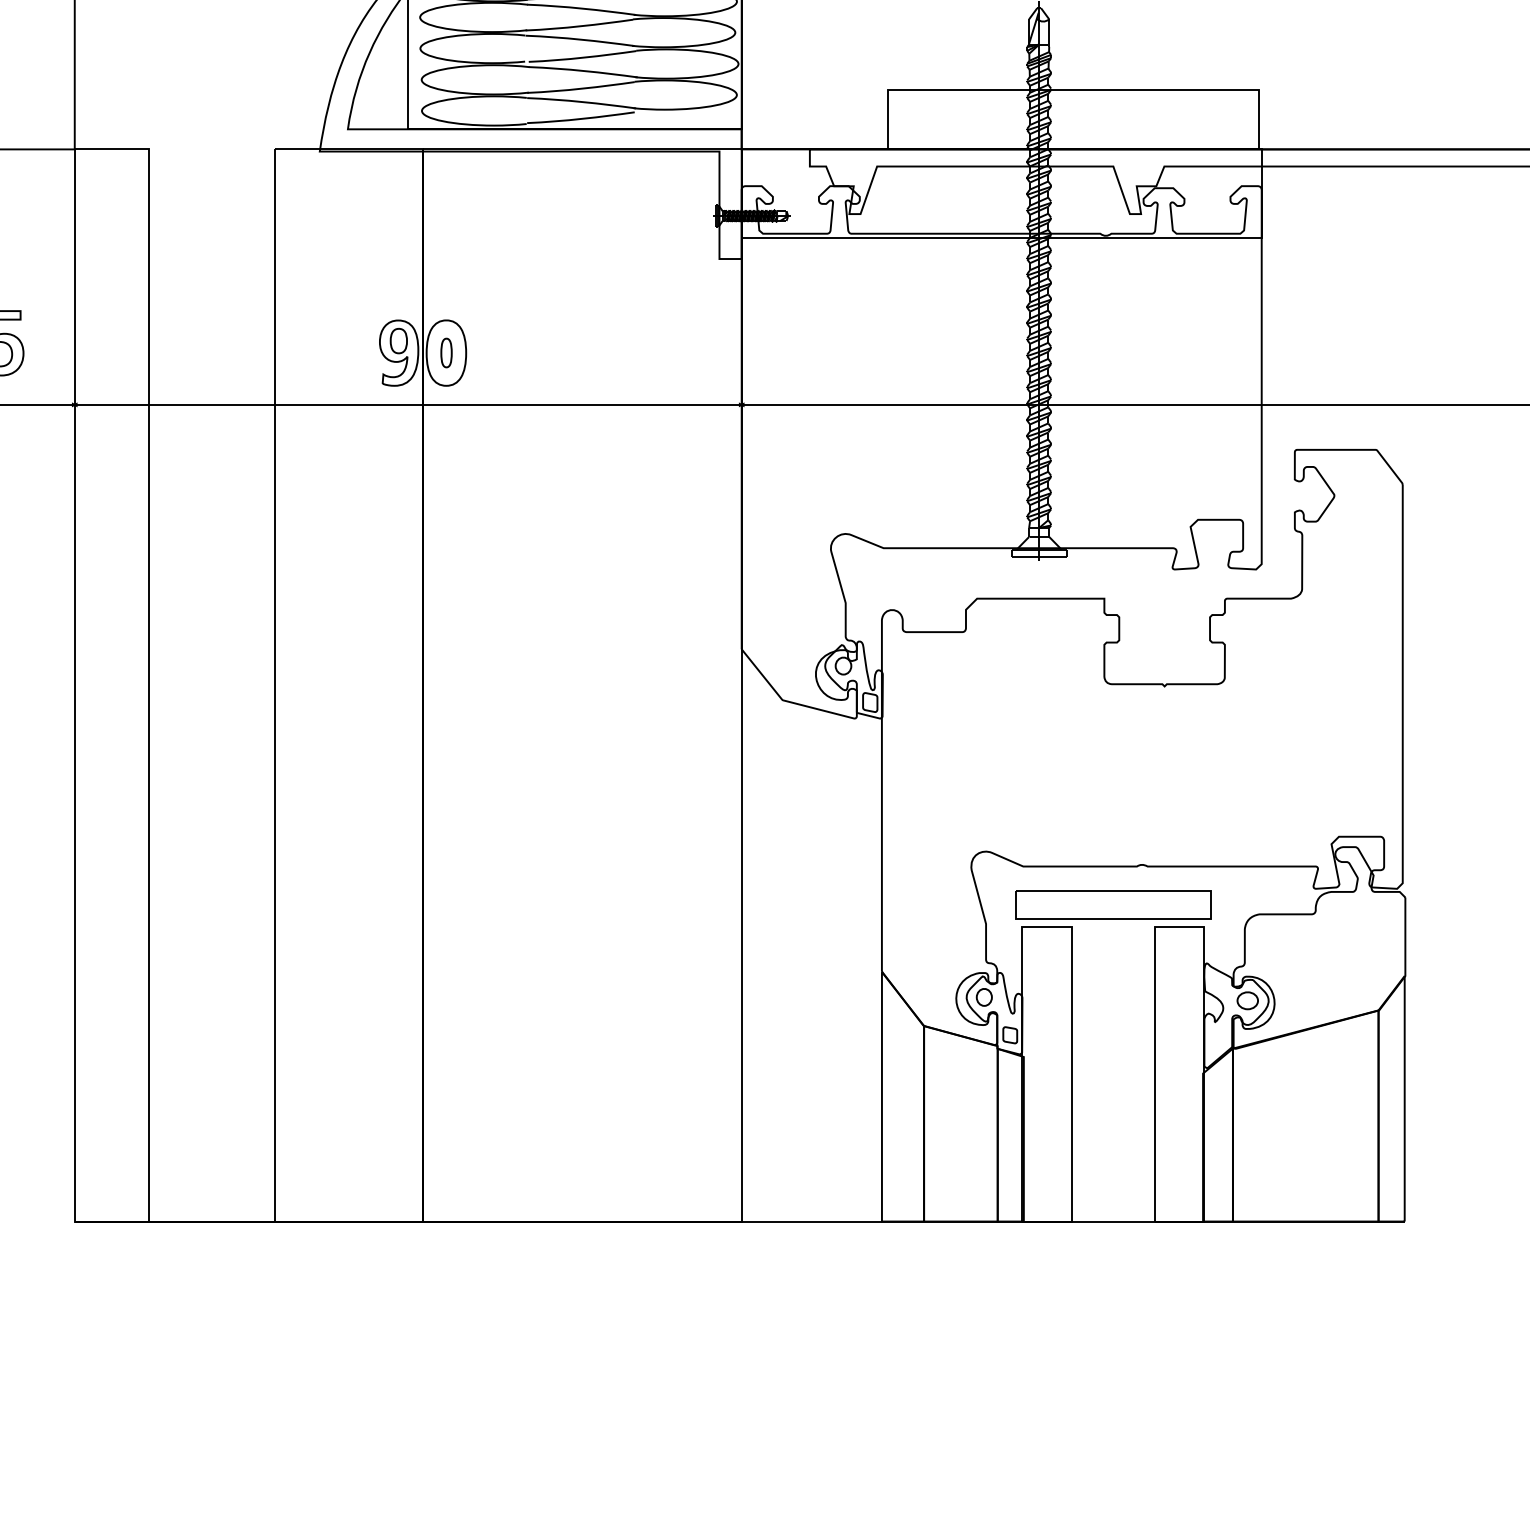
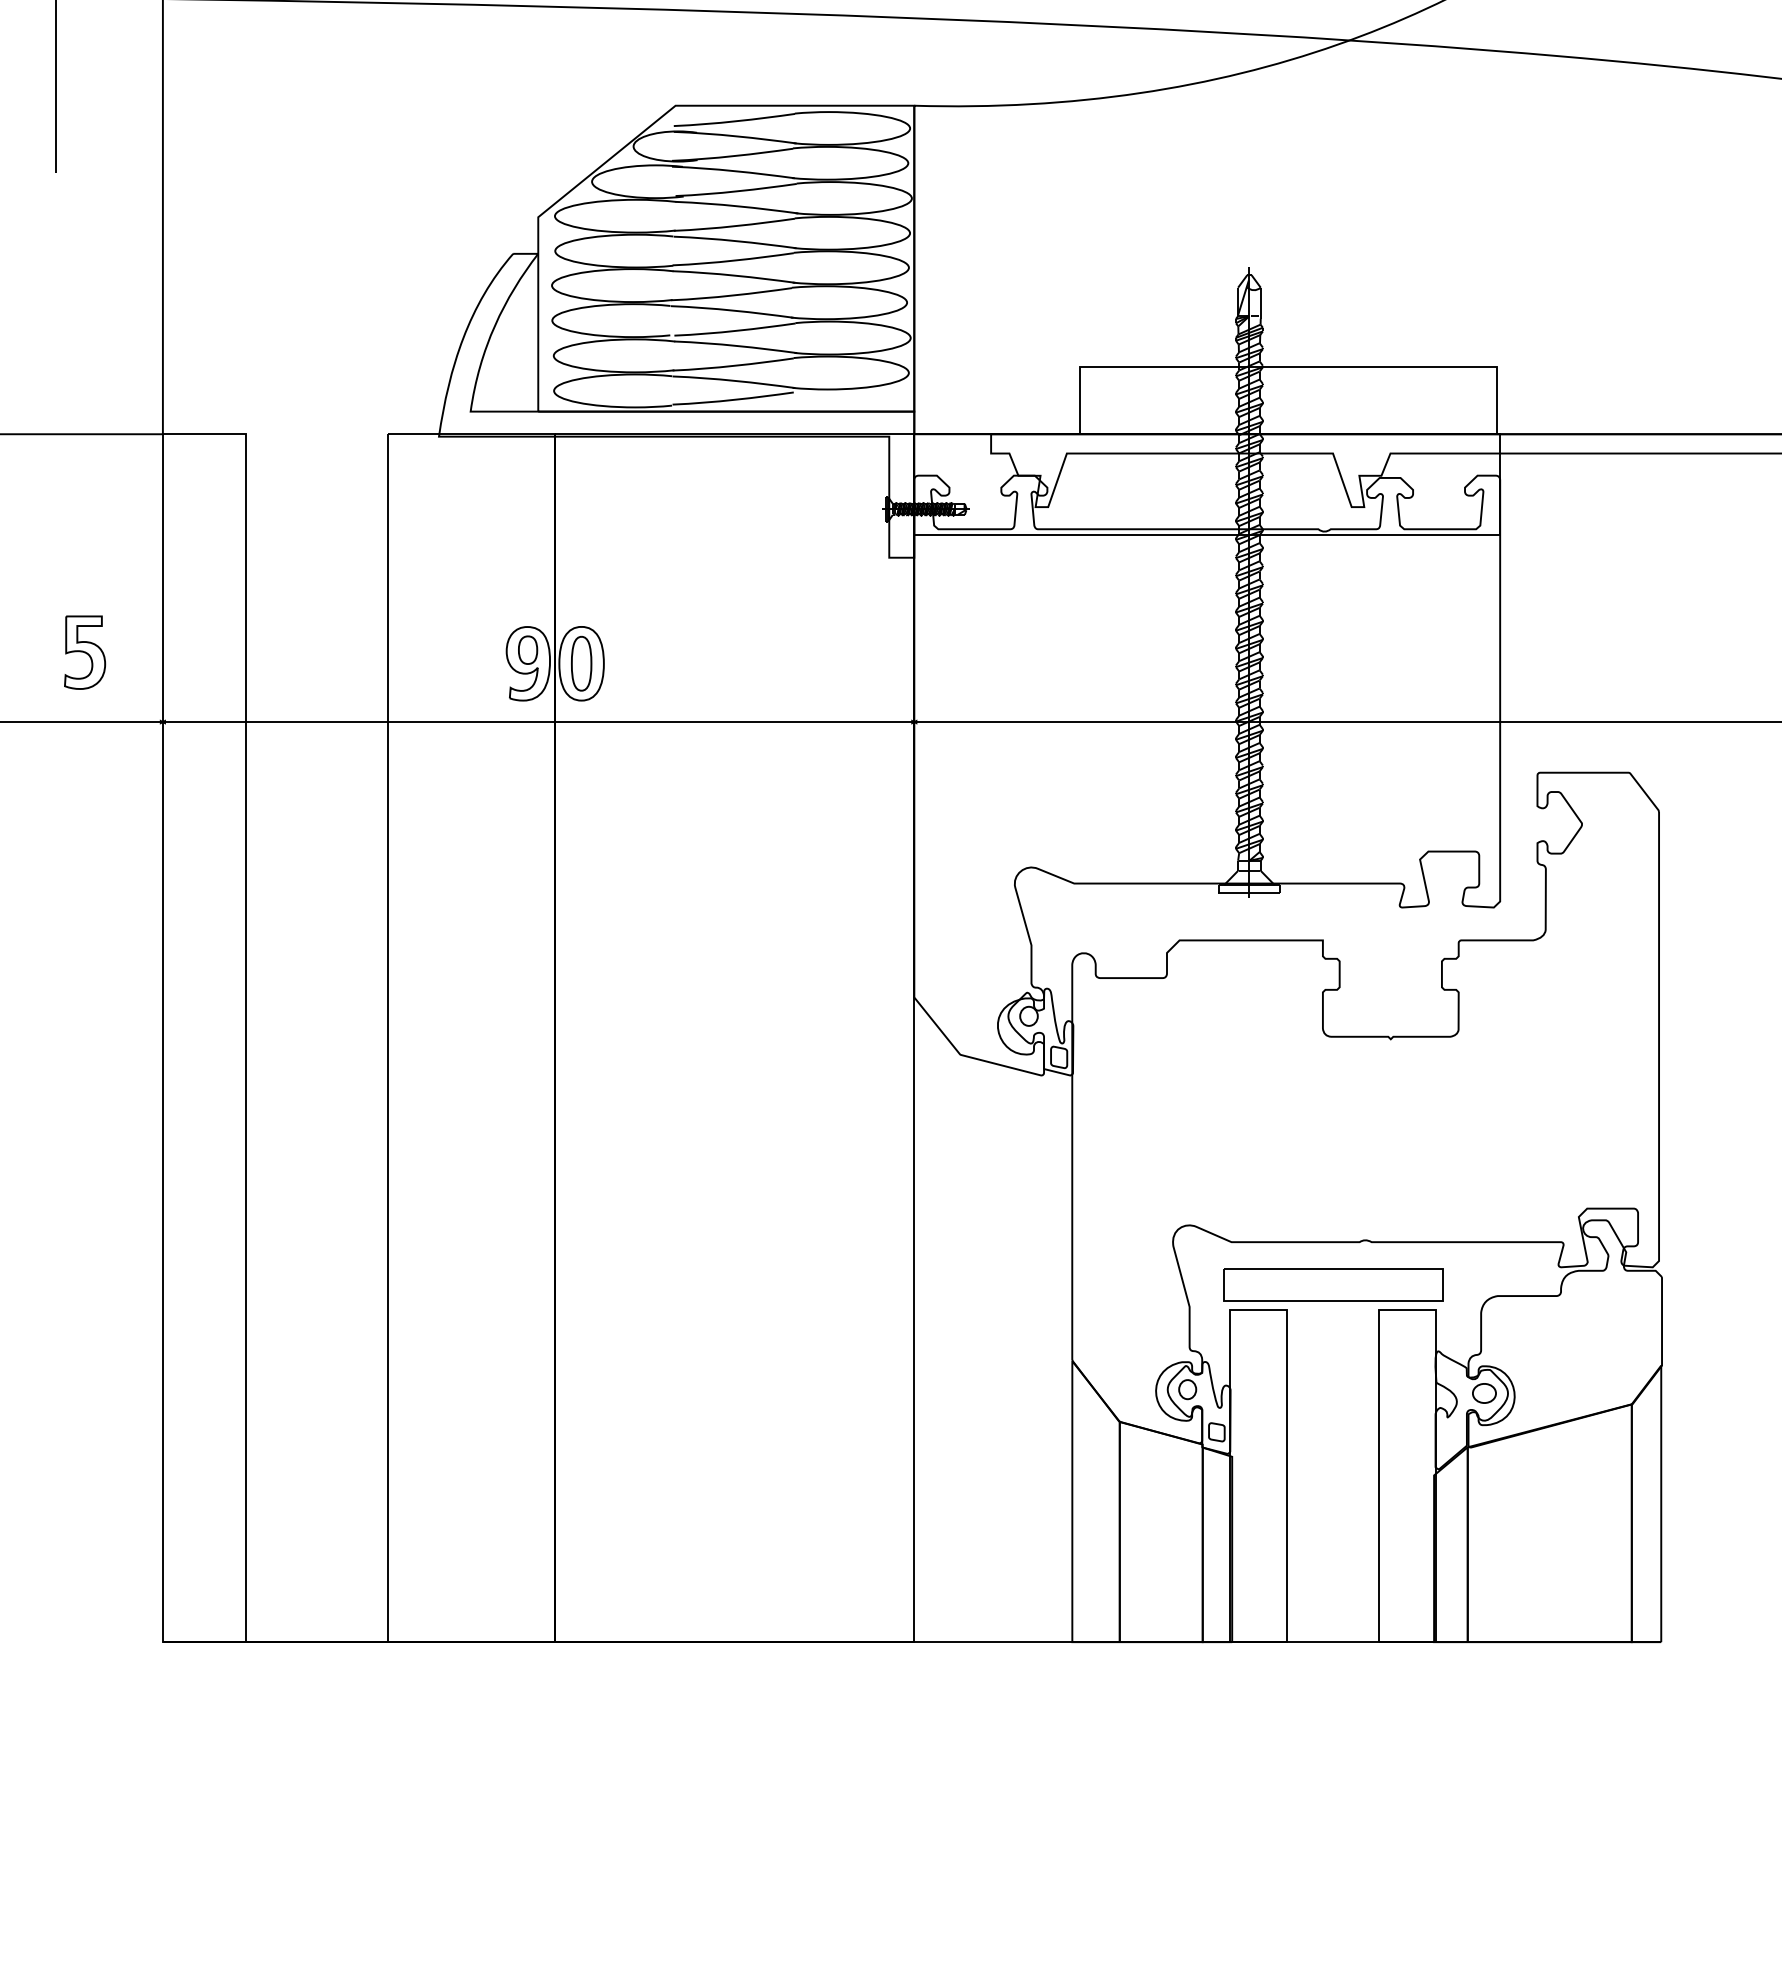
part: (446, 352) -> (581, 663), size x1.67

